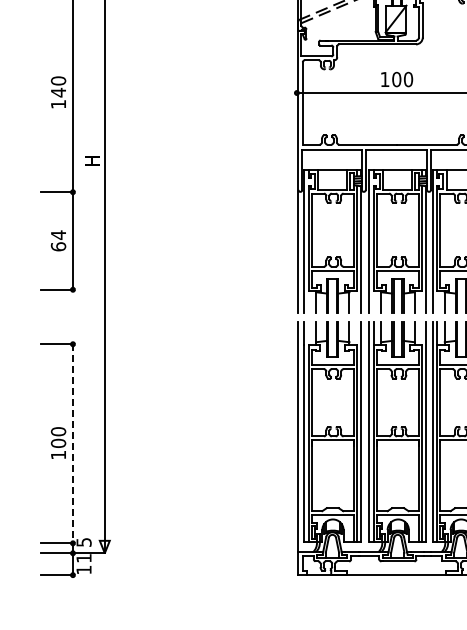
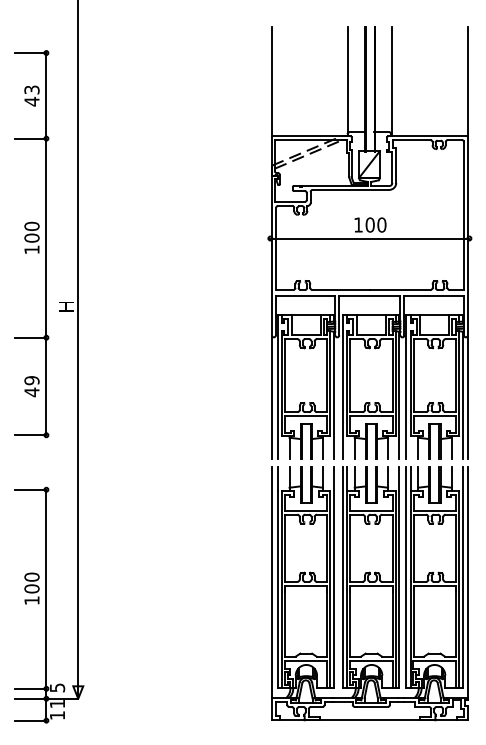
text: (58, 93) -> (31, 238), 140 -> 100
text: (58, 241) -> (31, 386), 64 -> 49
line: (73, 444) -> (46, 589), dashed -> solid

